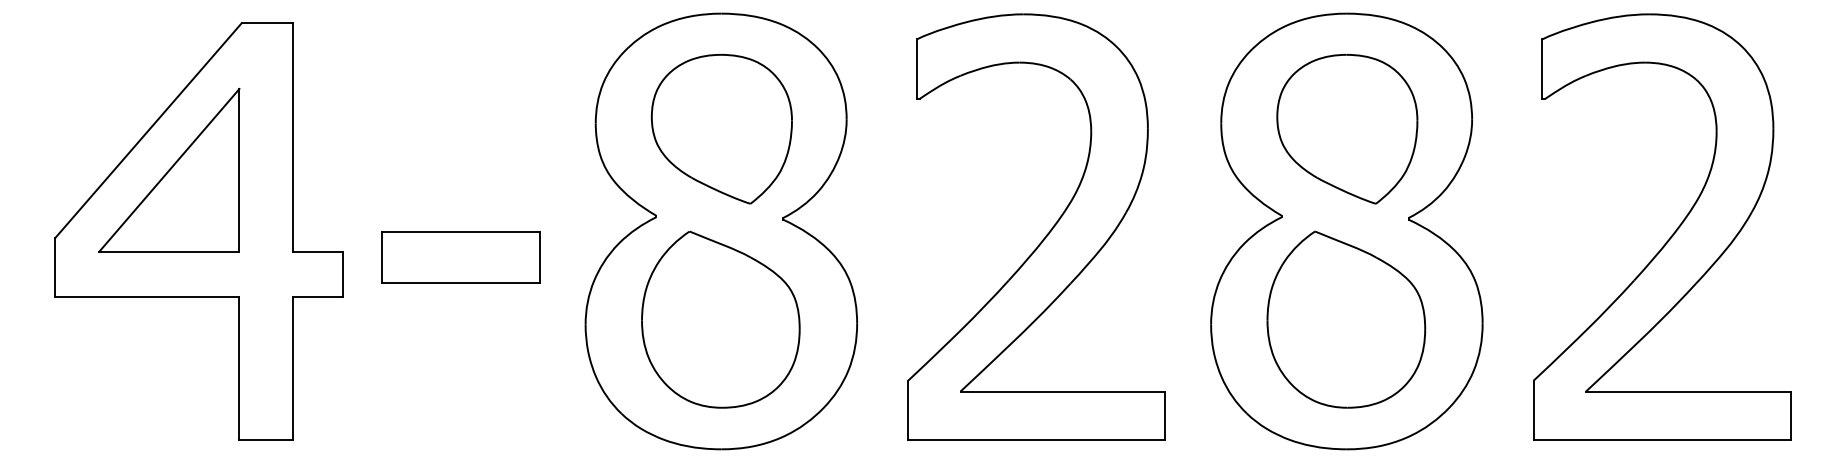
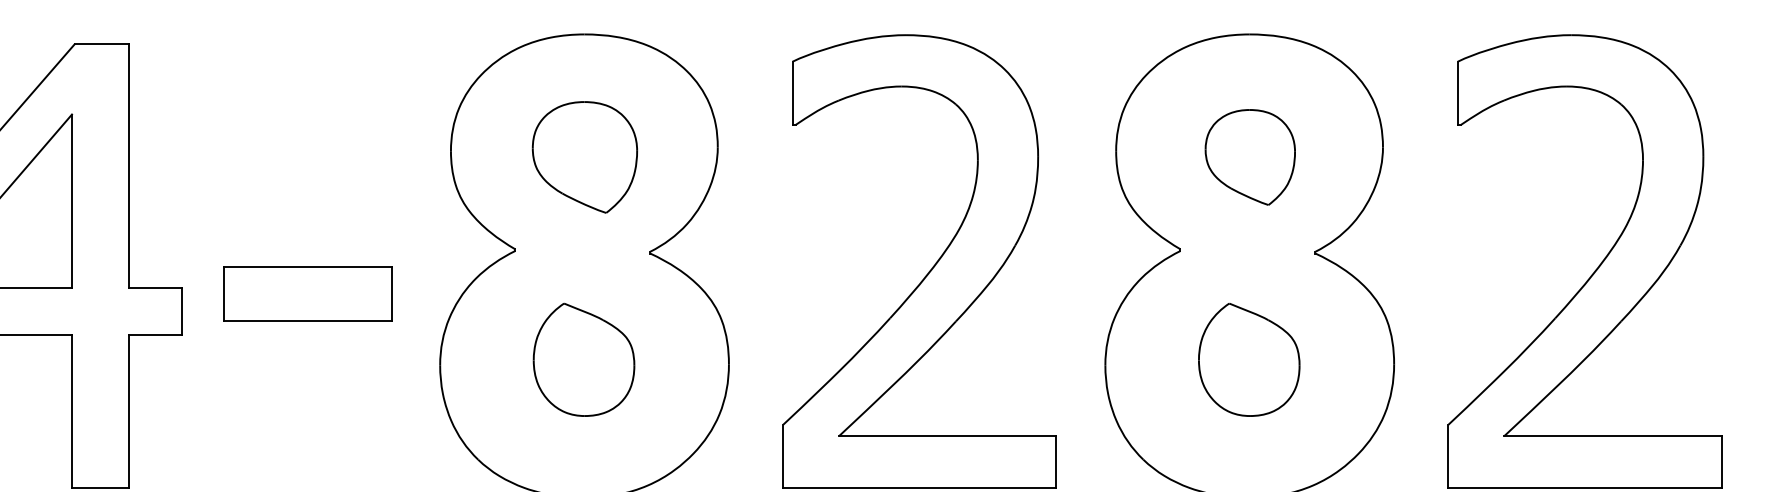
part: (721, 129) -> (584, 157), size x0.7
part: (1347, 129) -> (1250, 157), size x0.6
part: (720, 319) -> (583, 359), size x0.6
part: (1346, 319) -> (1249, 359), size x0.6

